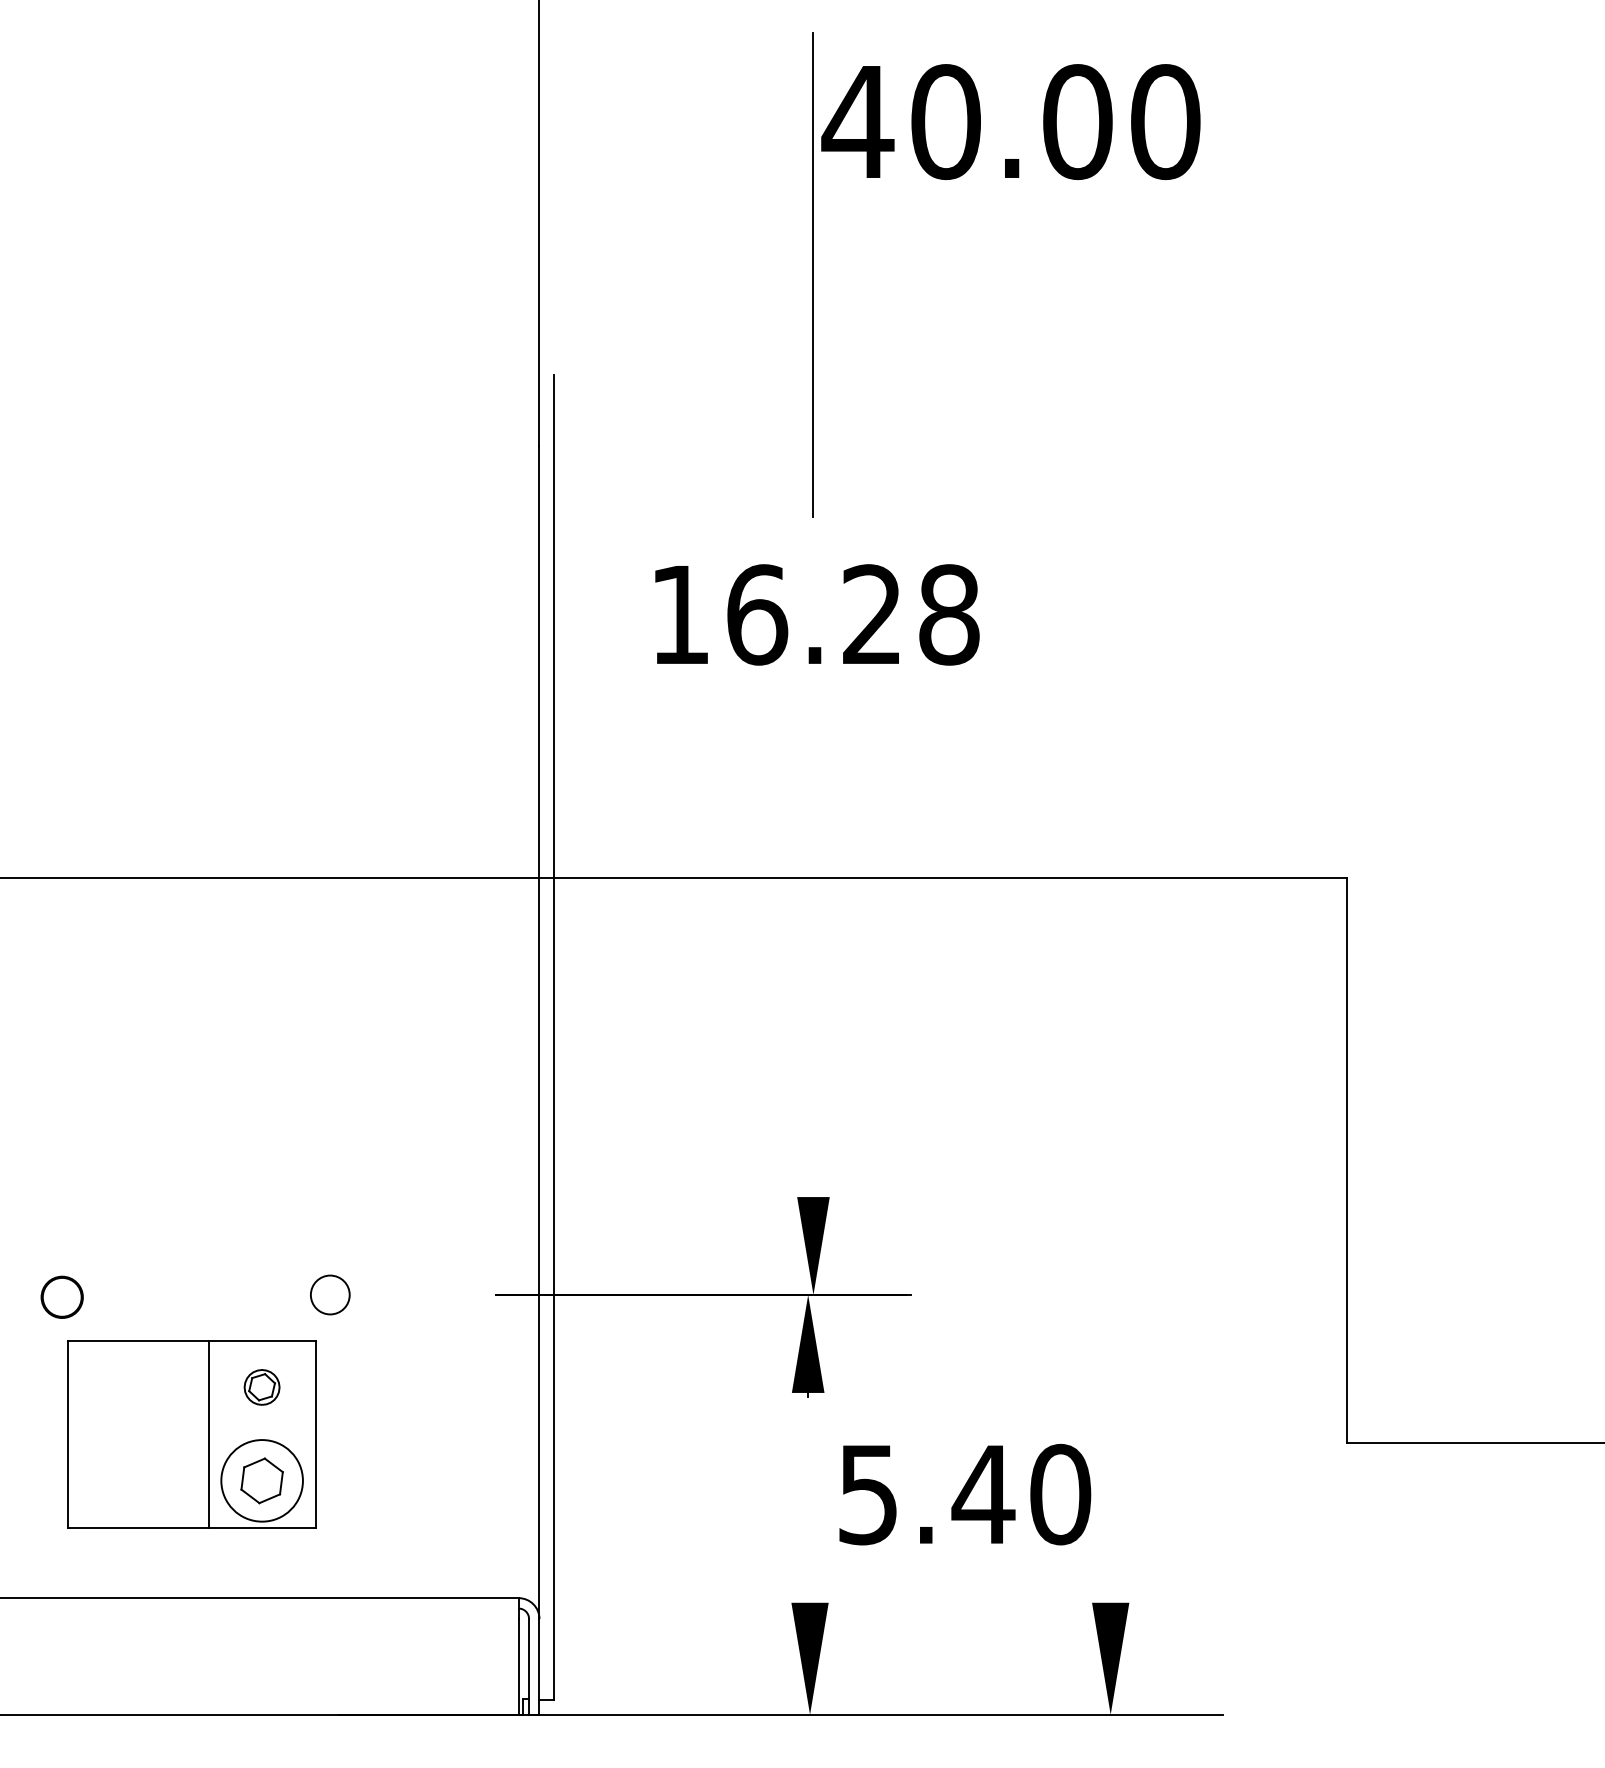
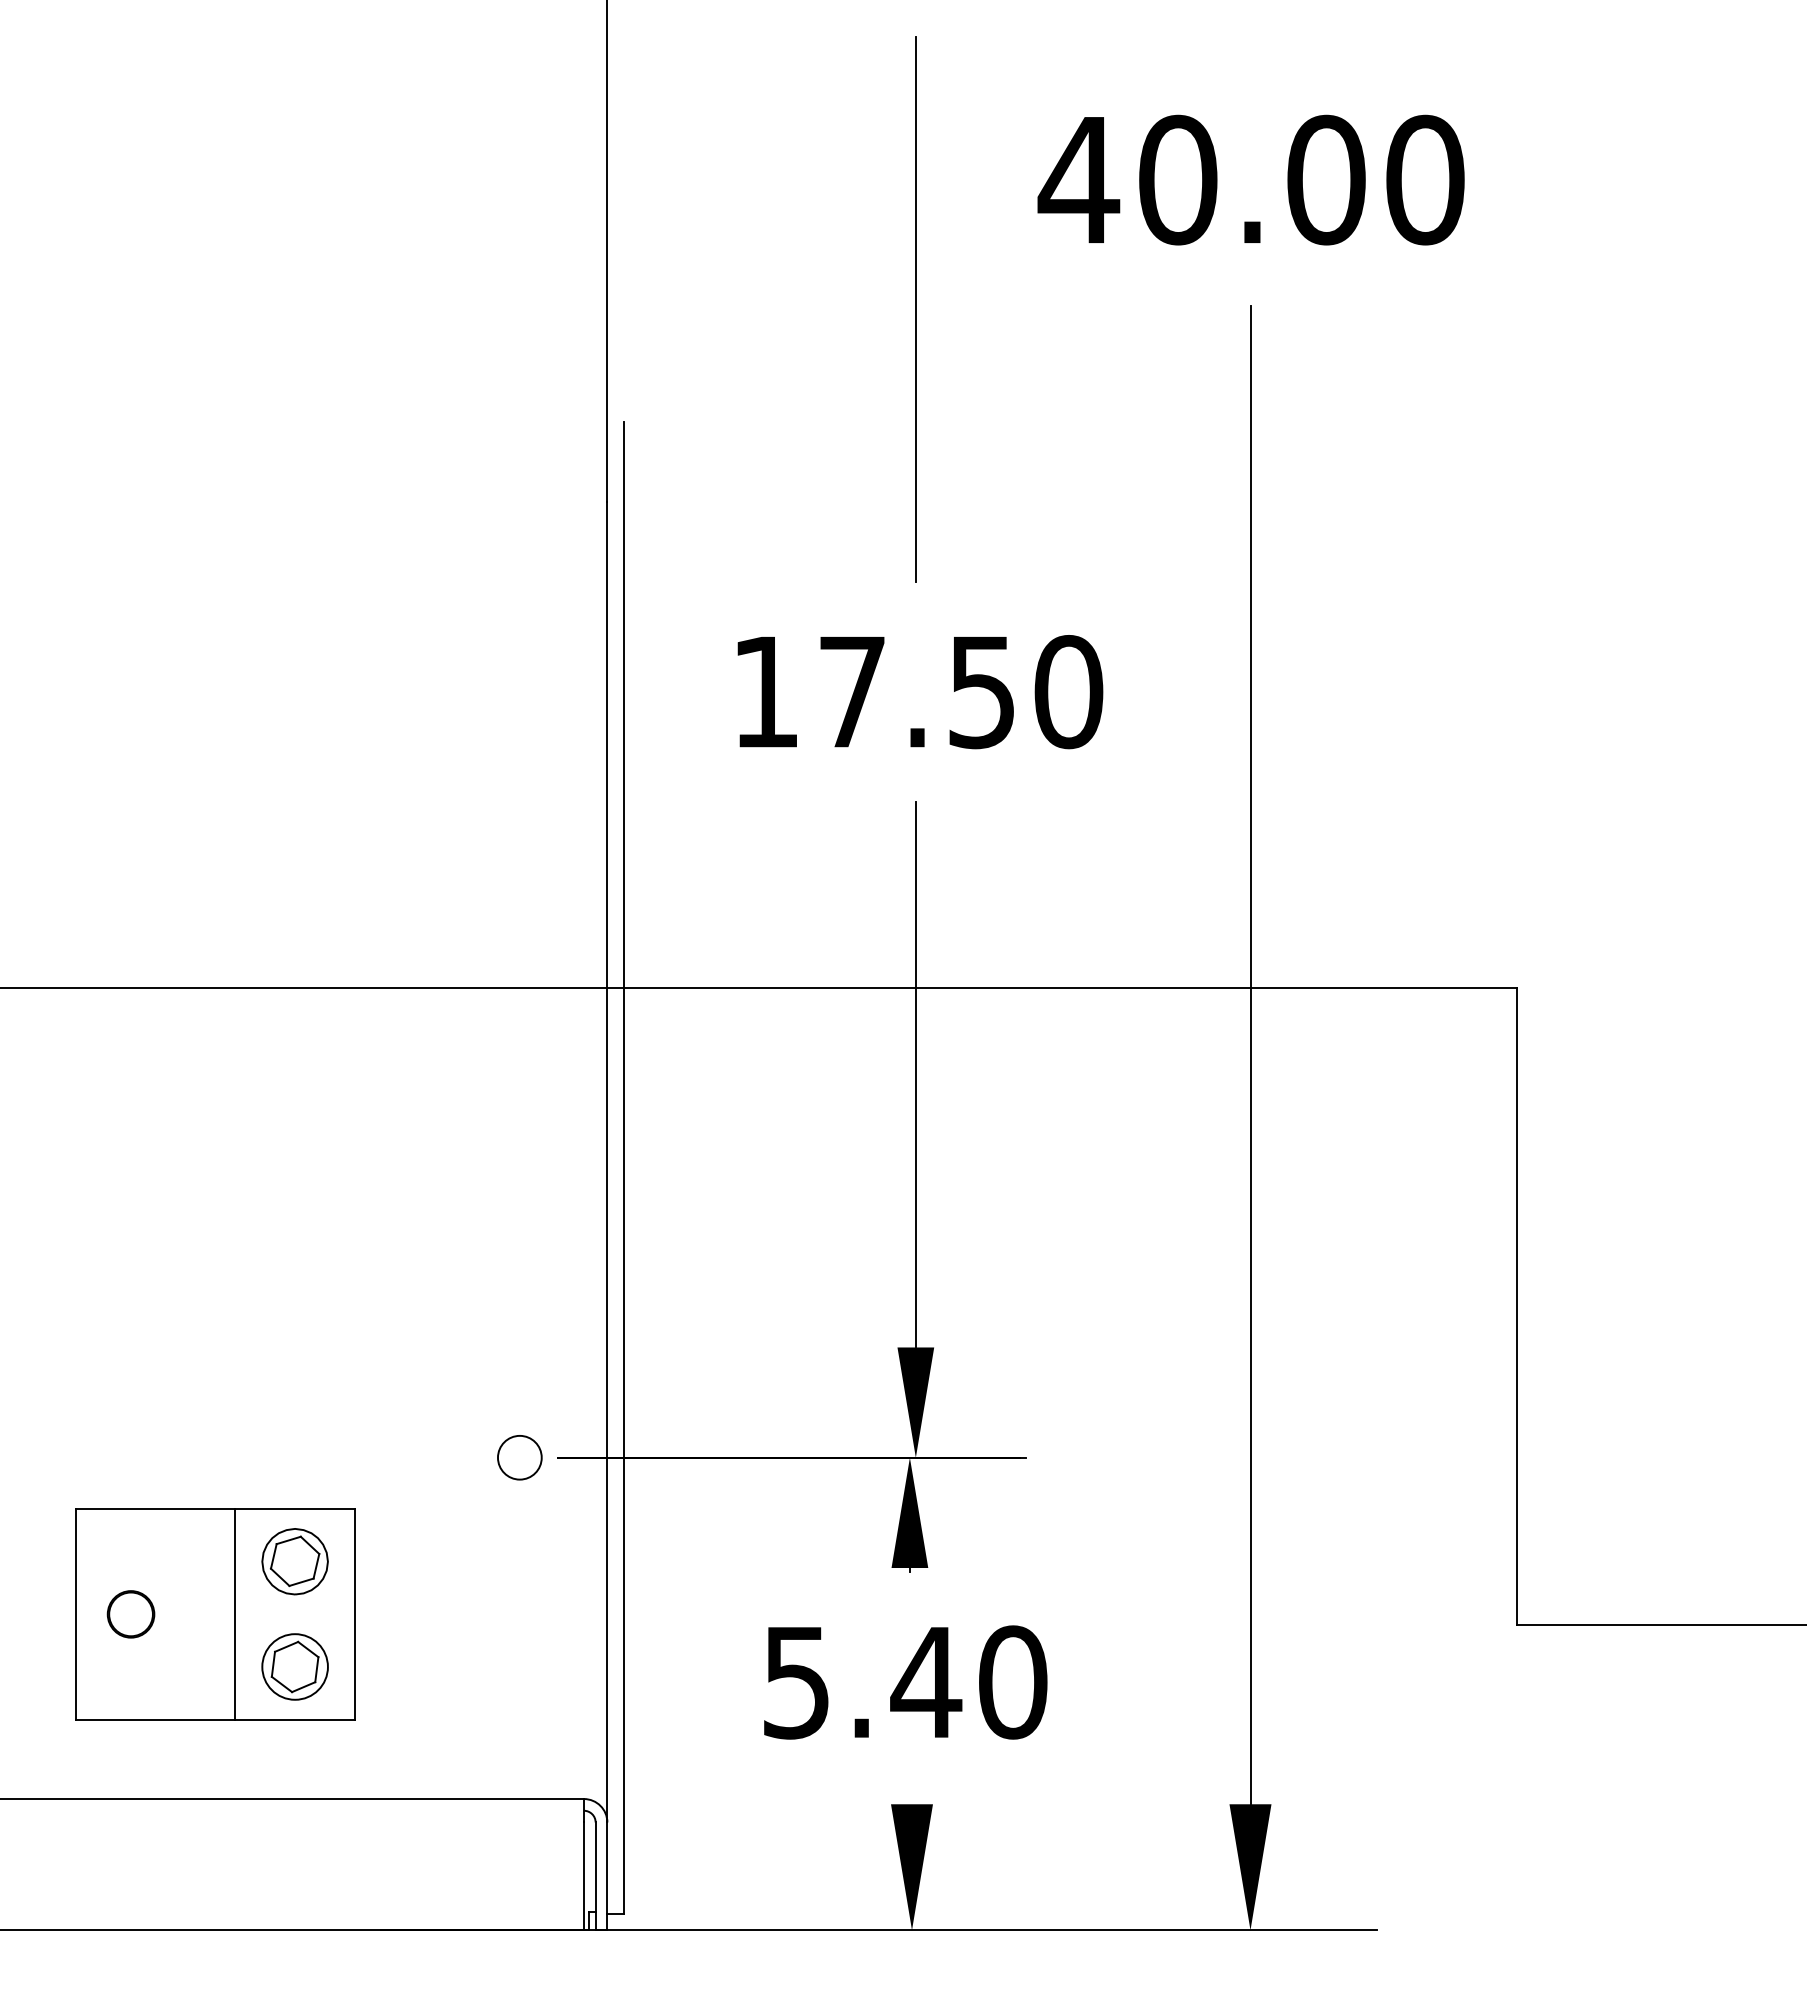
text: (1010, 121) -> (1250, 179), moved
text: (854, 615) -> (961, 692), 16.28 -> 17.50
line: (1110, 937) -> (1250, 1055), added
line: (813, 954) -> (915, 1074), added
circle: (329, 1294) -> (519, 1457), moved
part: (61, 1297) -> (130, 1614), moved
part: (261, 1387) -> (294, 1561), size x1.67
circle: (261, 1480) -> (294, 1666), size x0.71
text: (965, 1494) -> (905, 1682), moved

